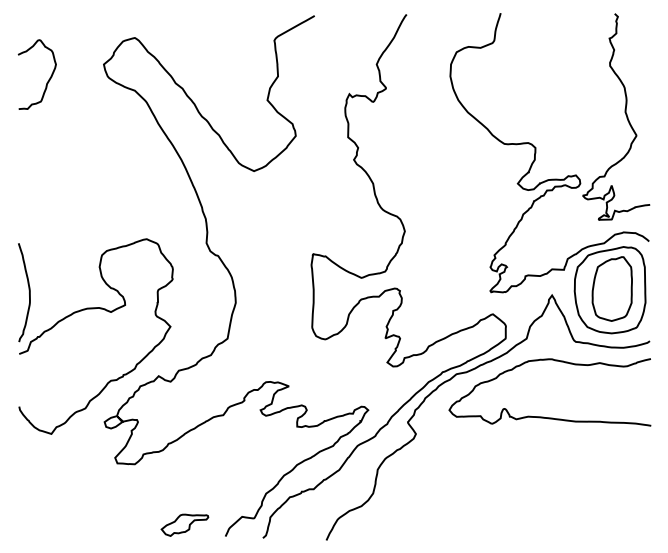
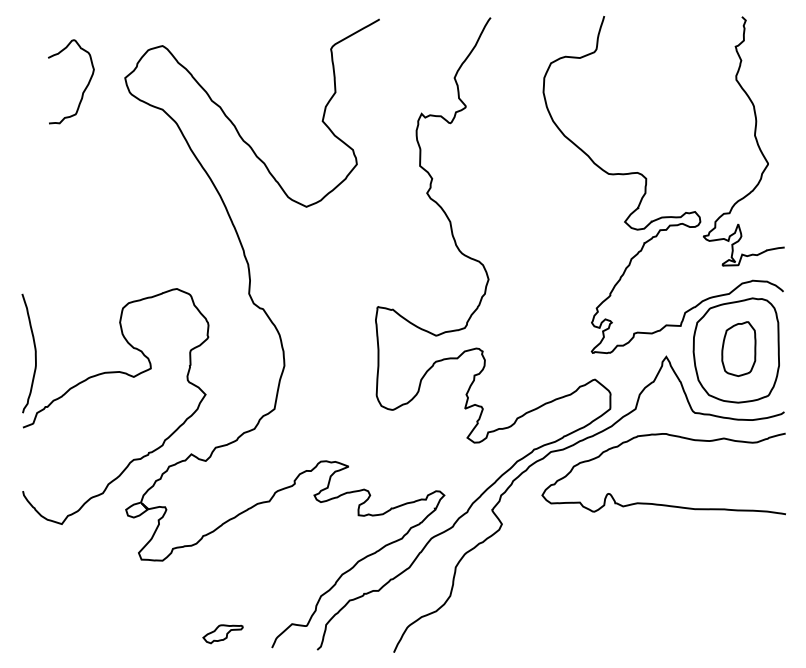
curve: (46, 82) -> (82, 91), moved
part: (611, 288) -> (738, 348), size x0.7
part: (184, 524) -> (222, 633), size x0.7

